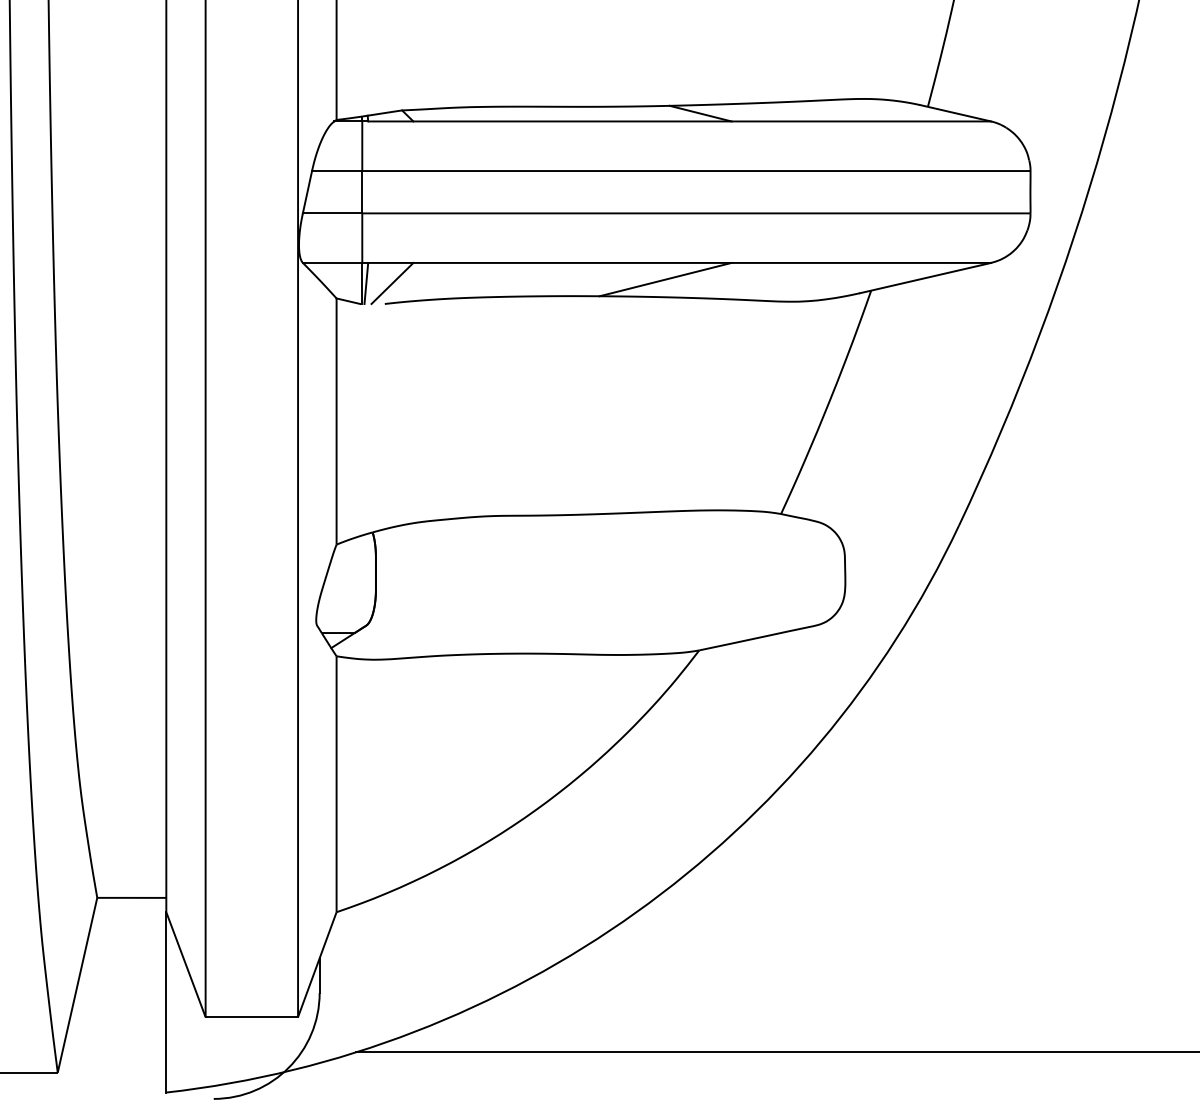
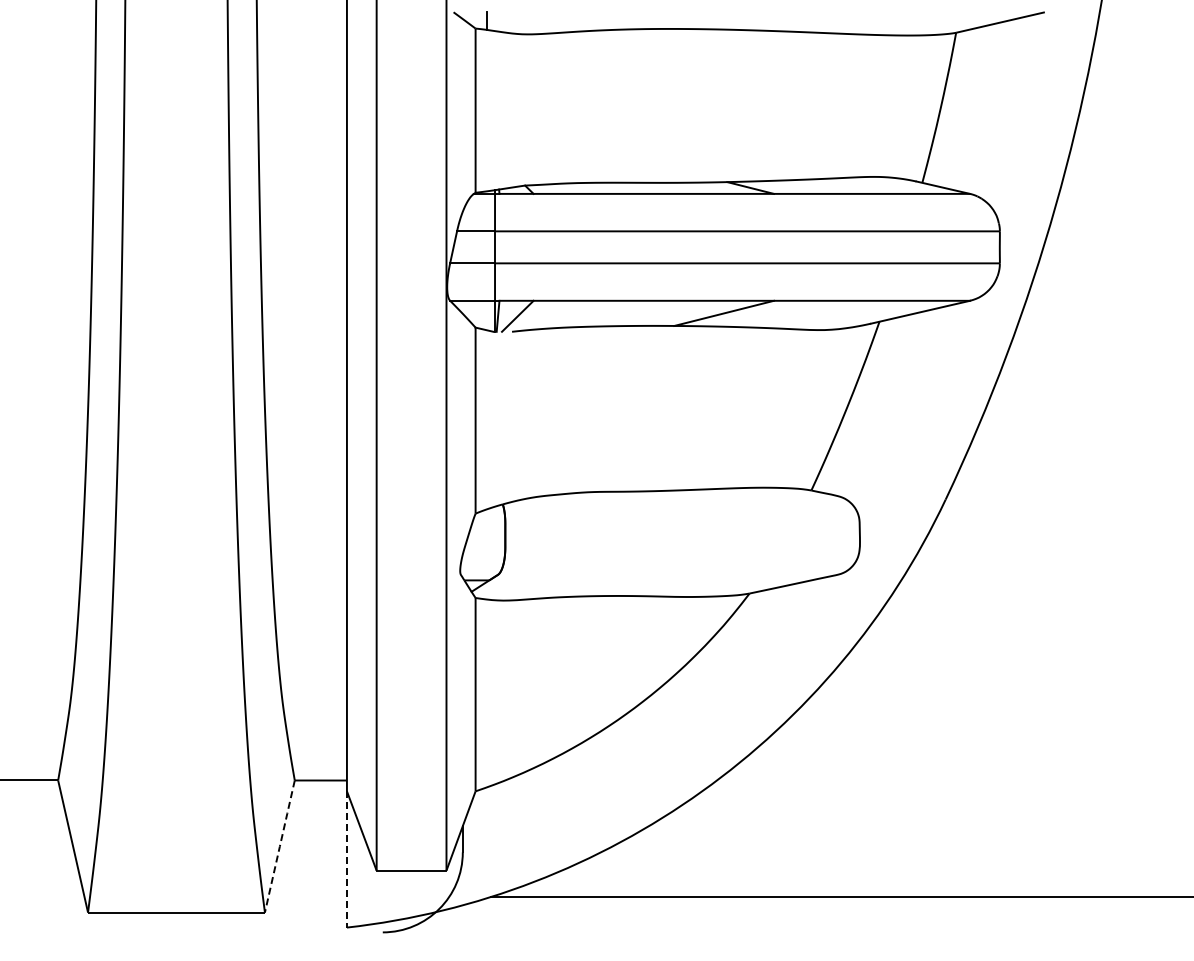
line: (77, 985) -> (279, 846), solid -> dashed
line: (165, 1002) -> (346, 859), solid -> dashed

